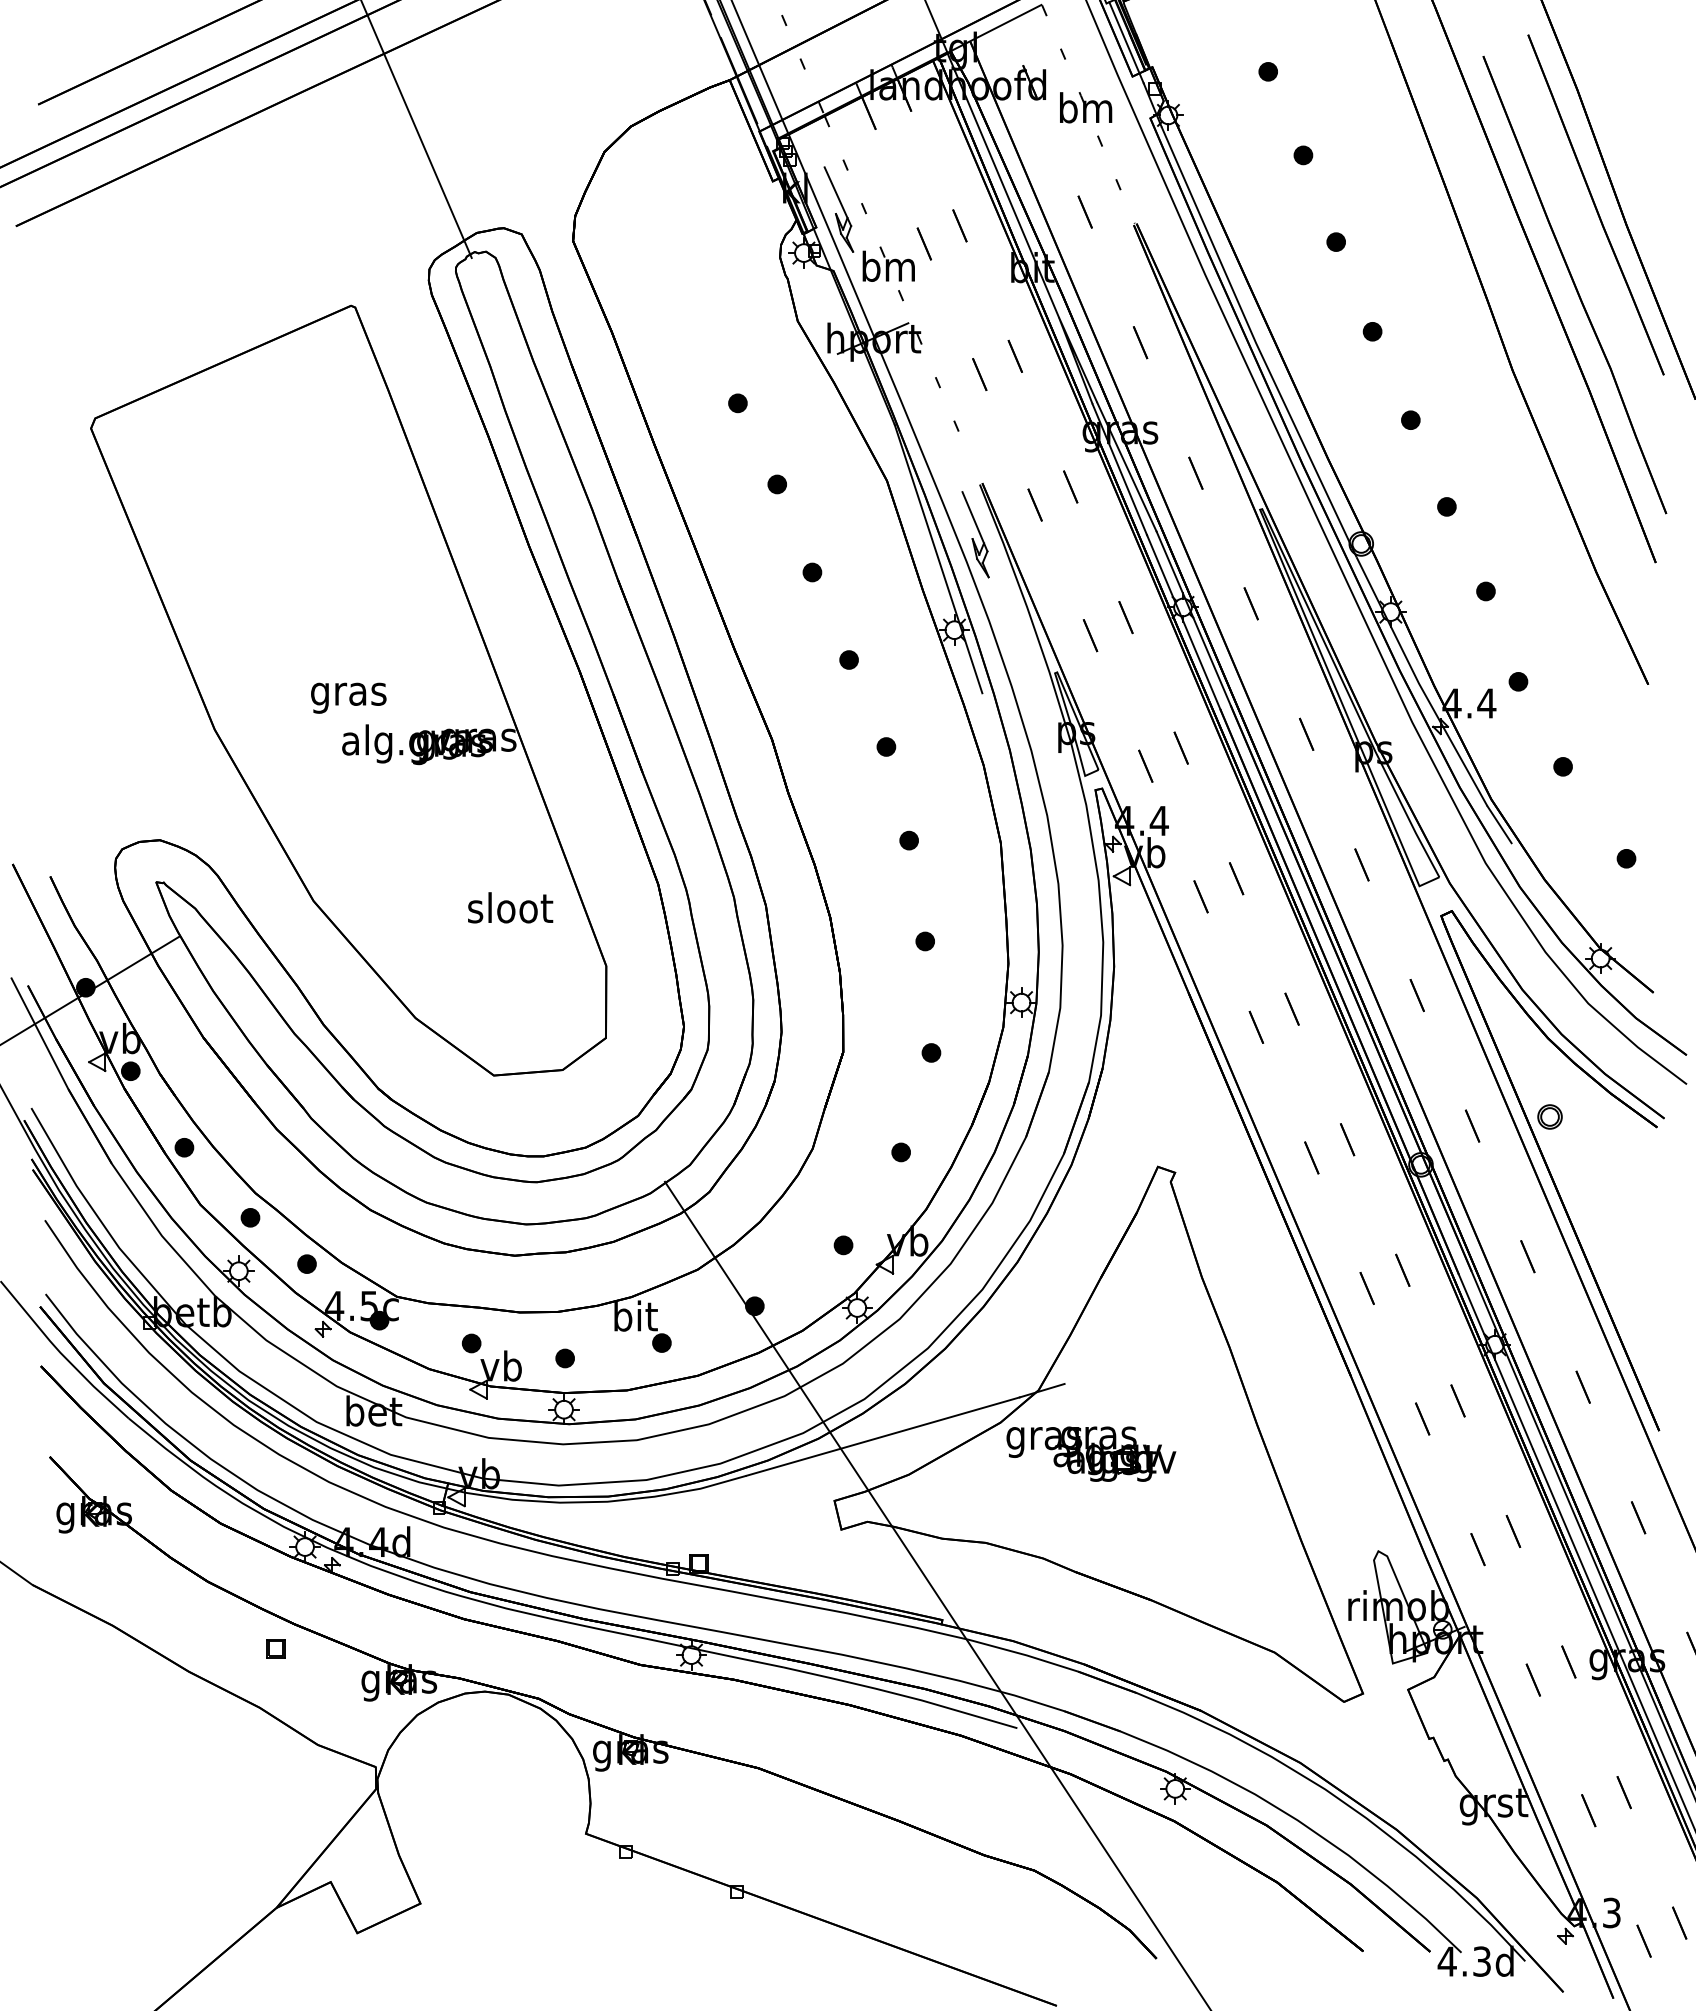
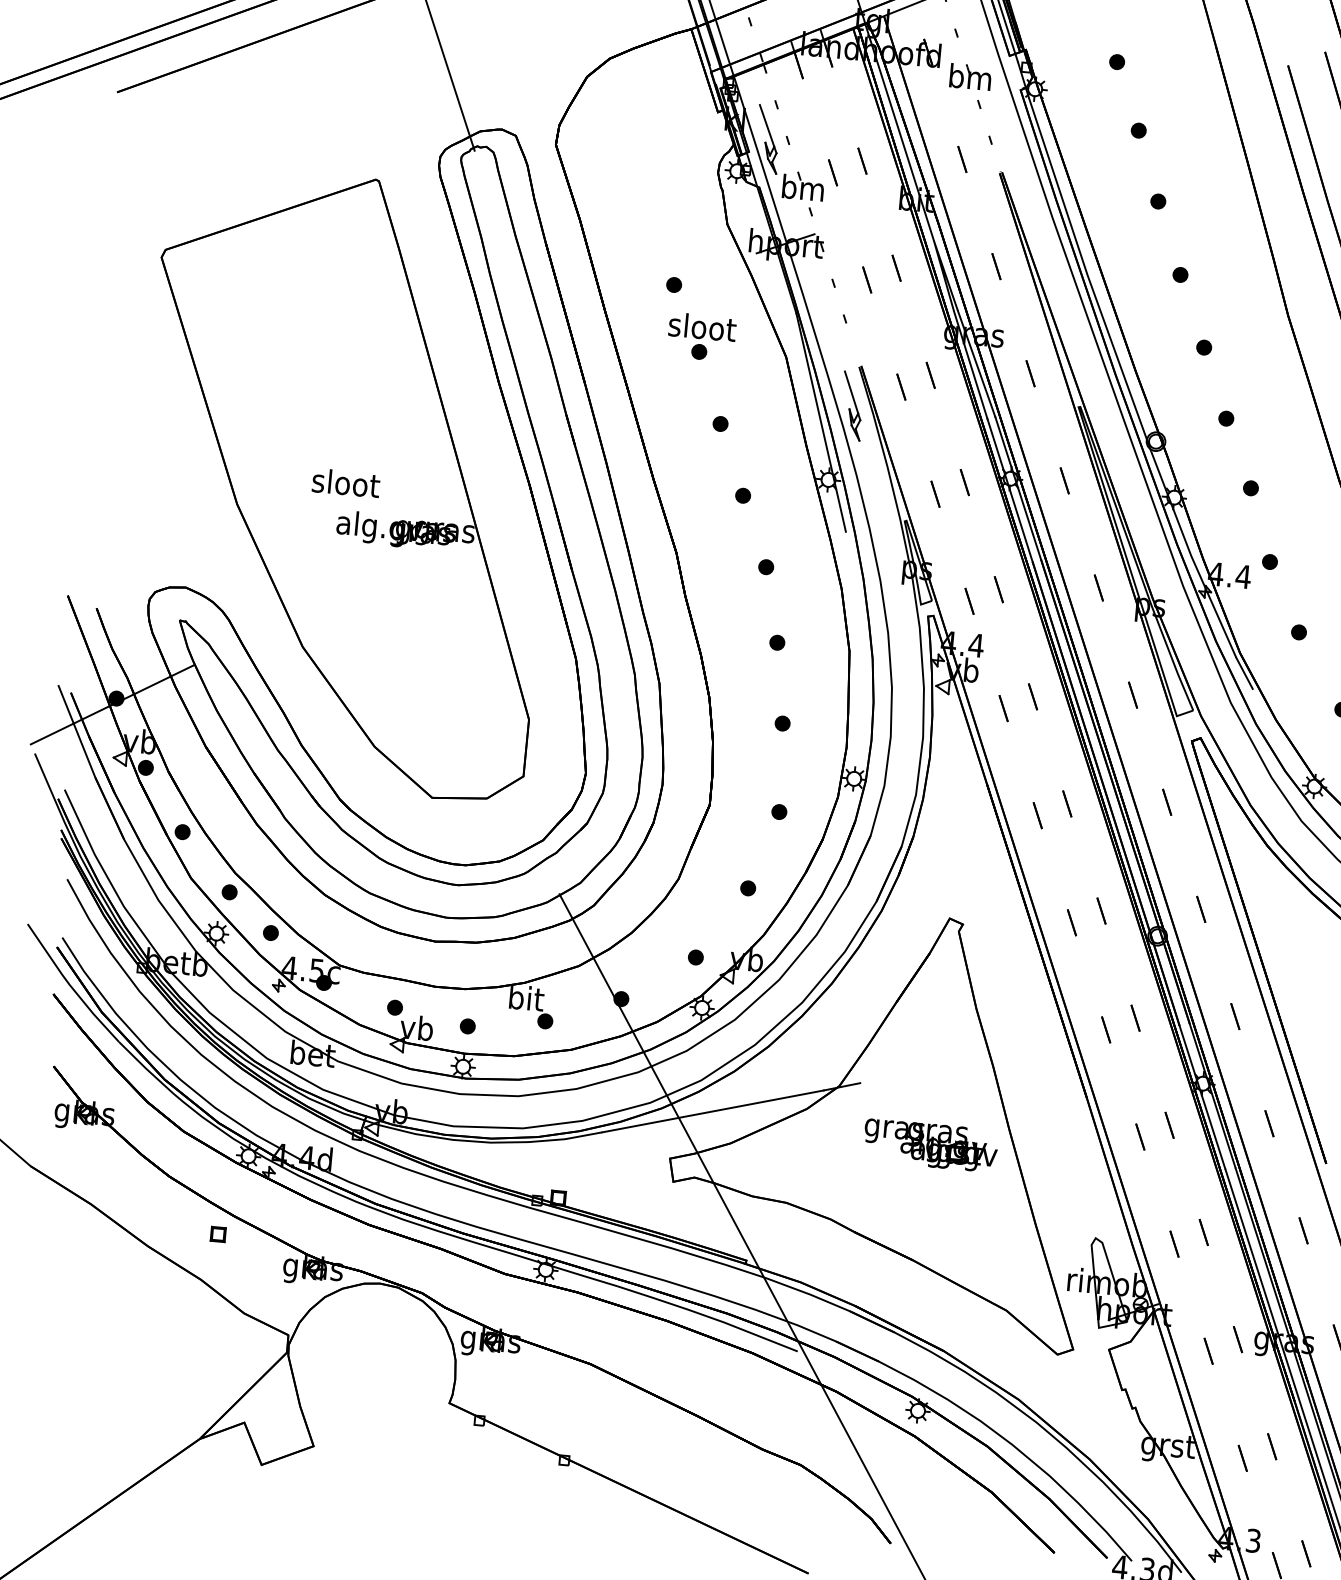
text: (348, 693) -> (345, 485), gras -> sloot
text: (510, 907) -> (702, 326), moved
part: (1549, 1116) -> (1262, 907), removed
part: (1091, 1453) -> (930, 1145), moved

